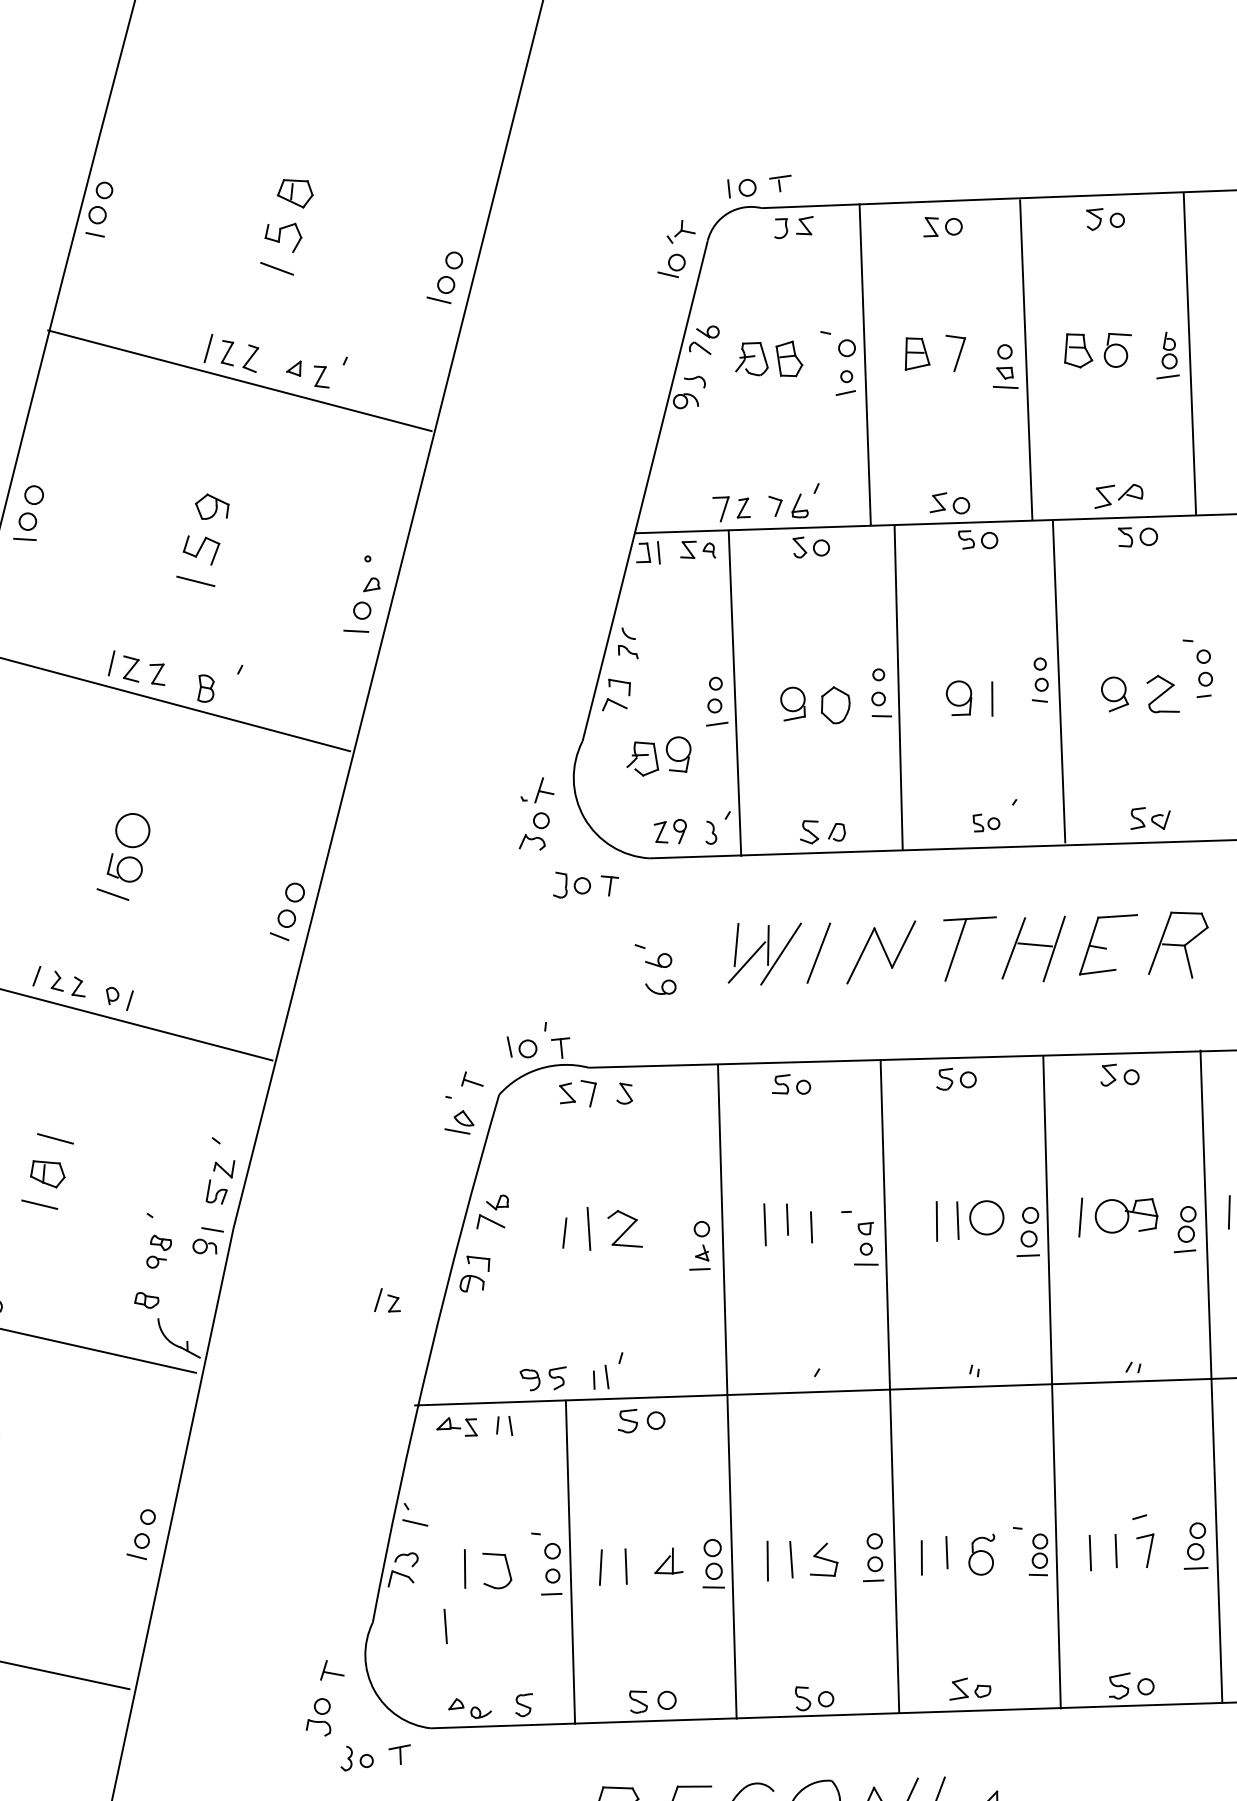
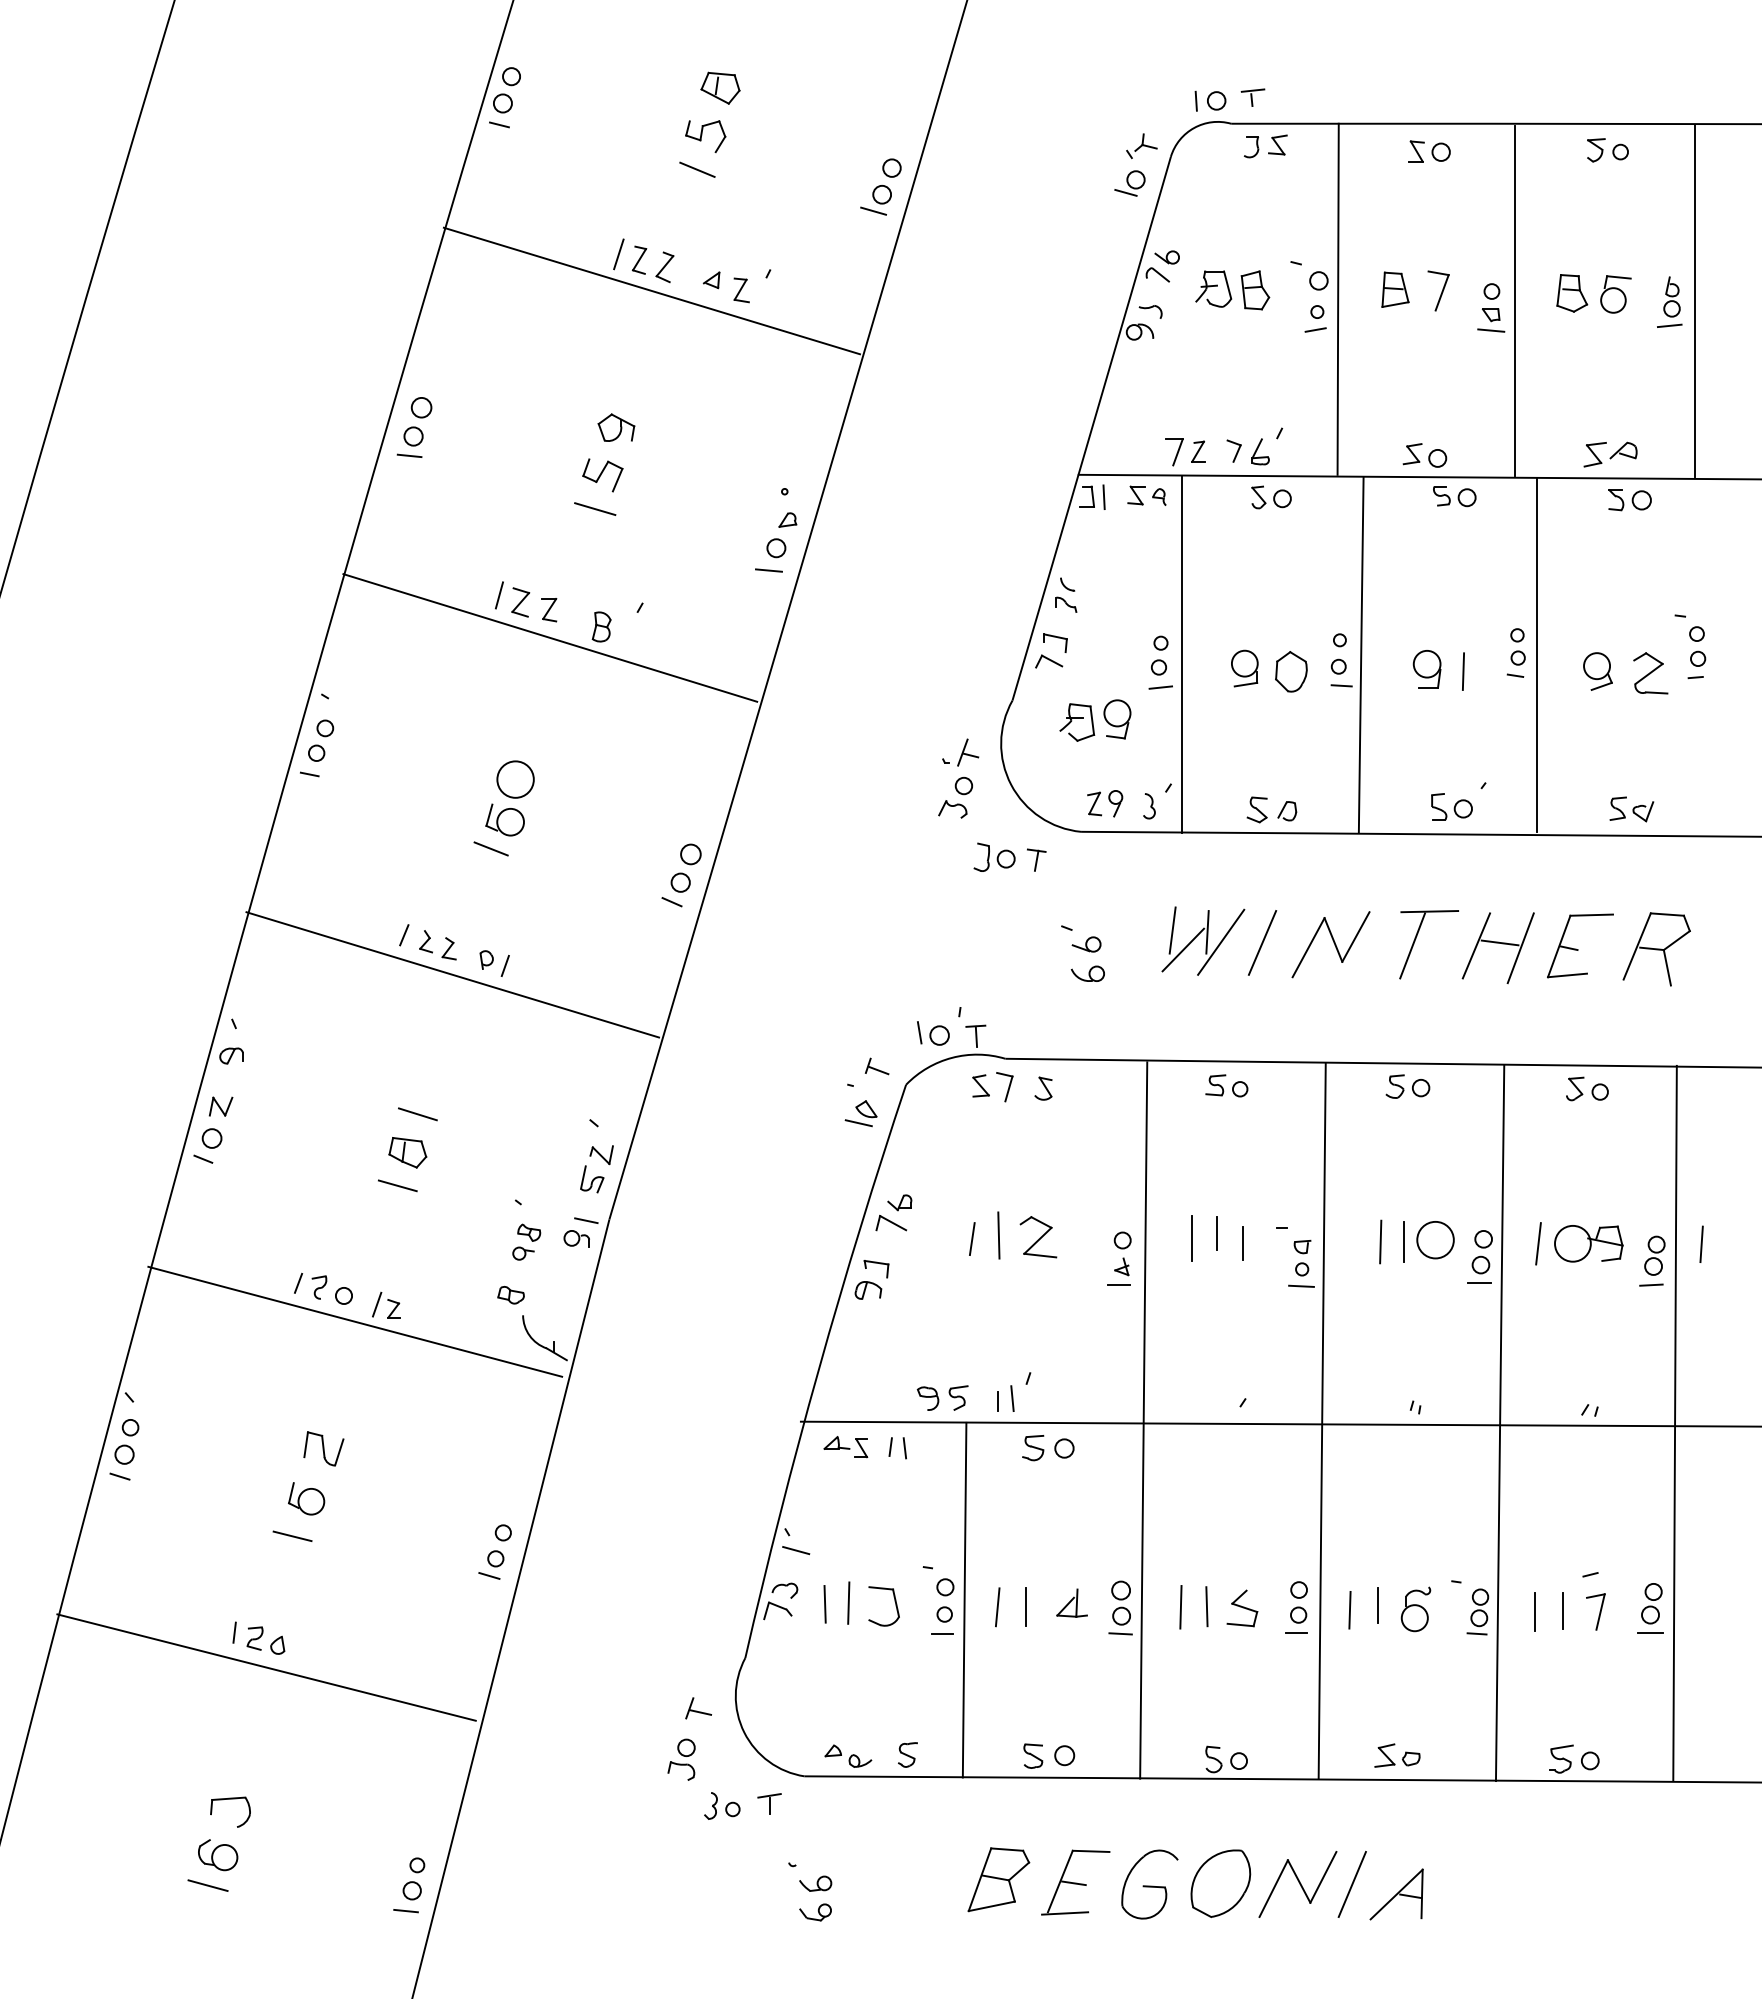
part: (986, 822) -> (1451, 806), size x1.43
part: (386, 1299) -> (386, 1304), moved
line: (445, 1626) -> (824, 1604), moved

